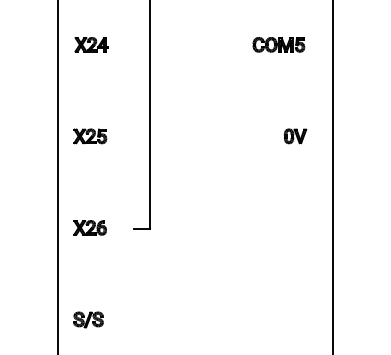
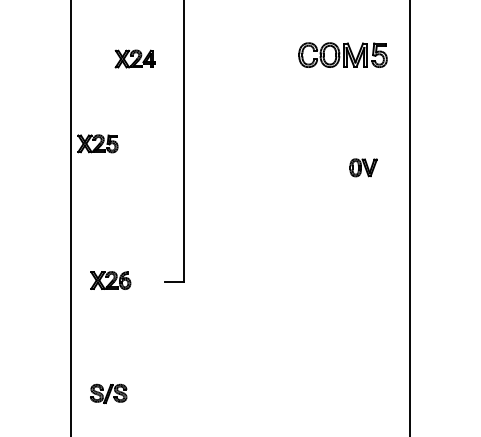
part: (90, 44) -> (134, 58), moved
part: (279, 44) -> (343, 54), size x1.4
part: (89, 136) -> (97, 143), moved

